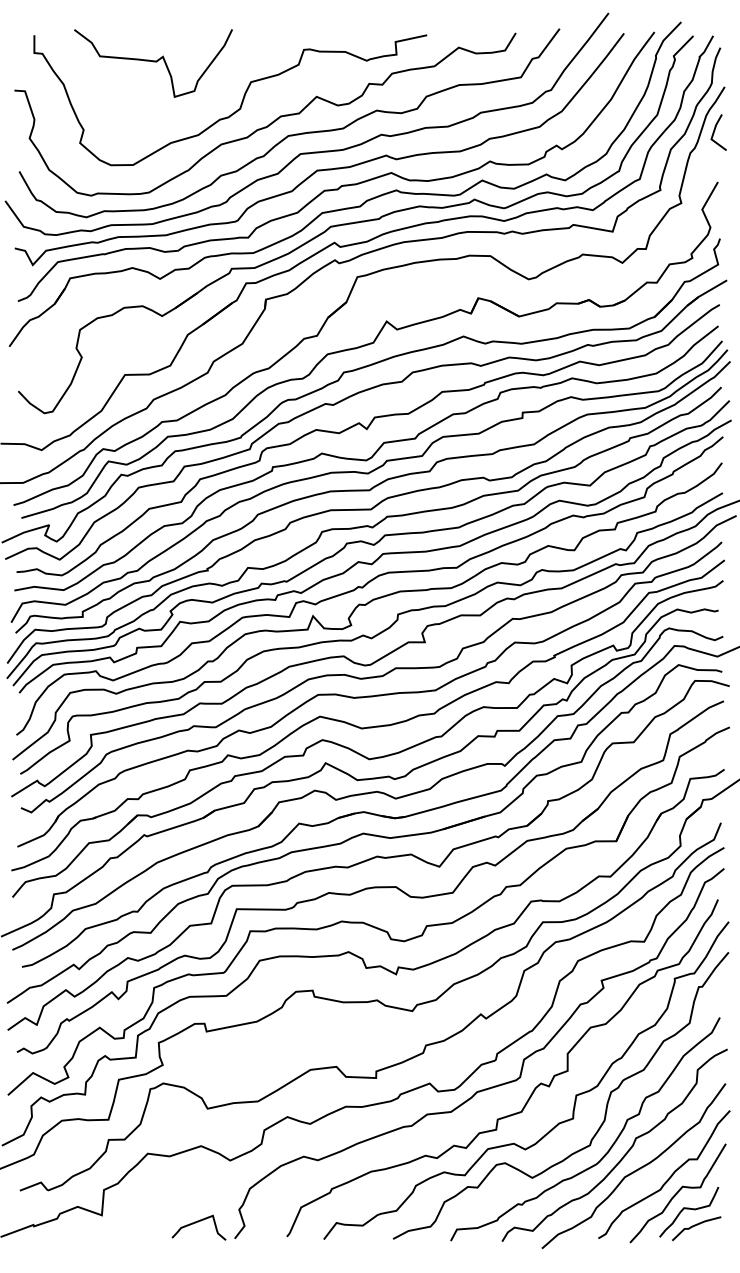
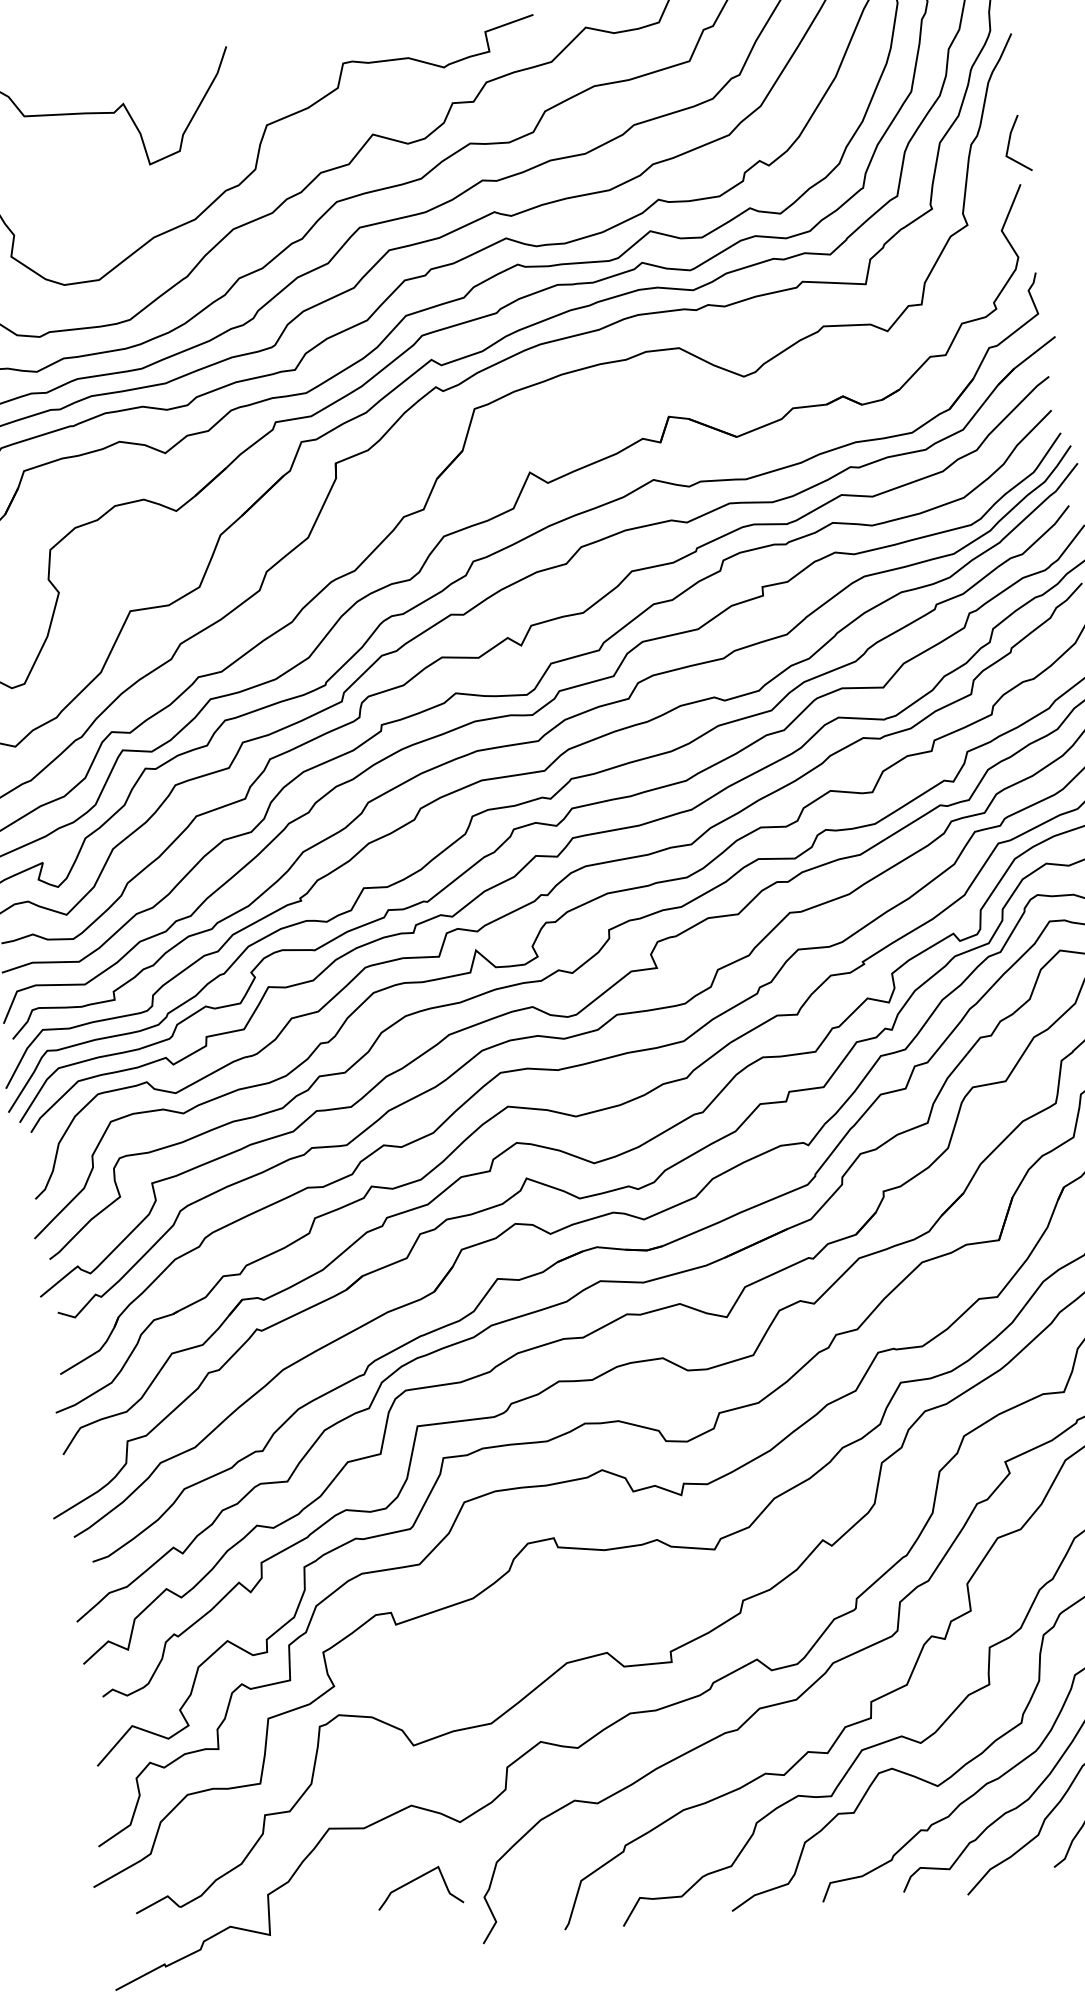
line: (715, 130) -> (1010, 141), moved
curve: (198, 1222) -> (417, 1880), moved

